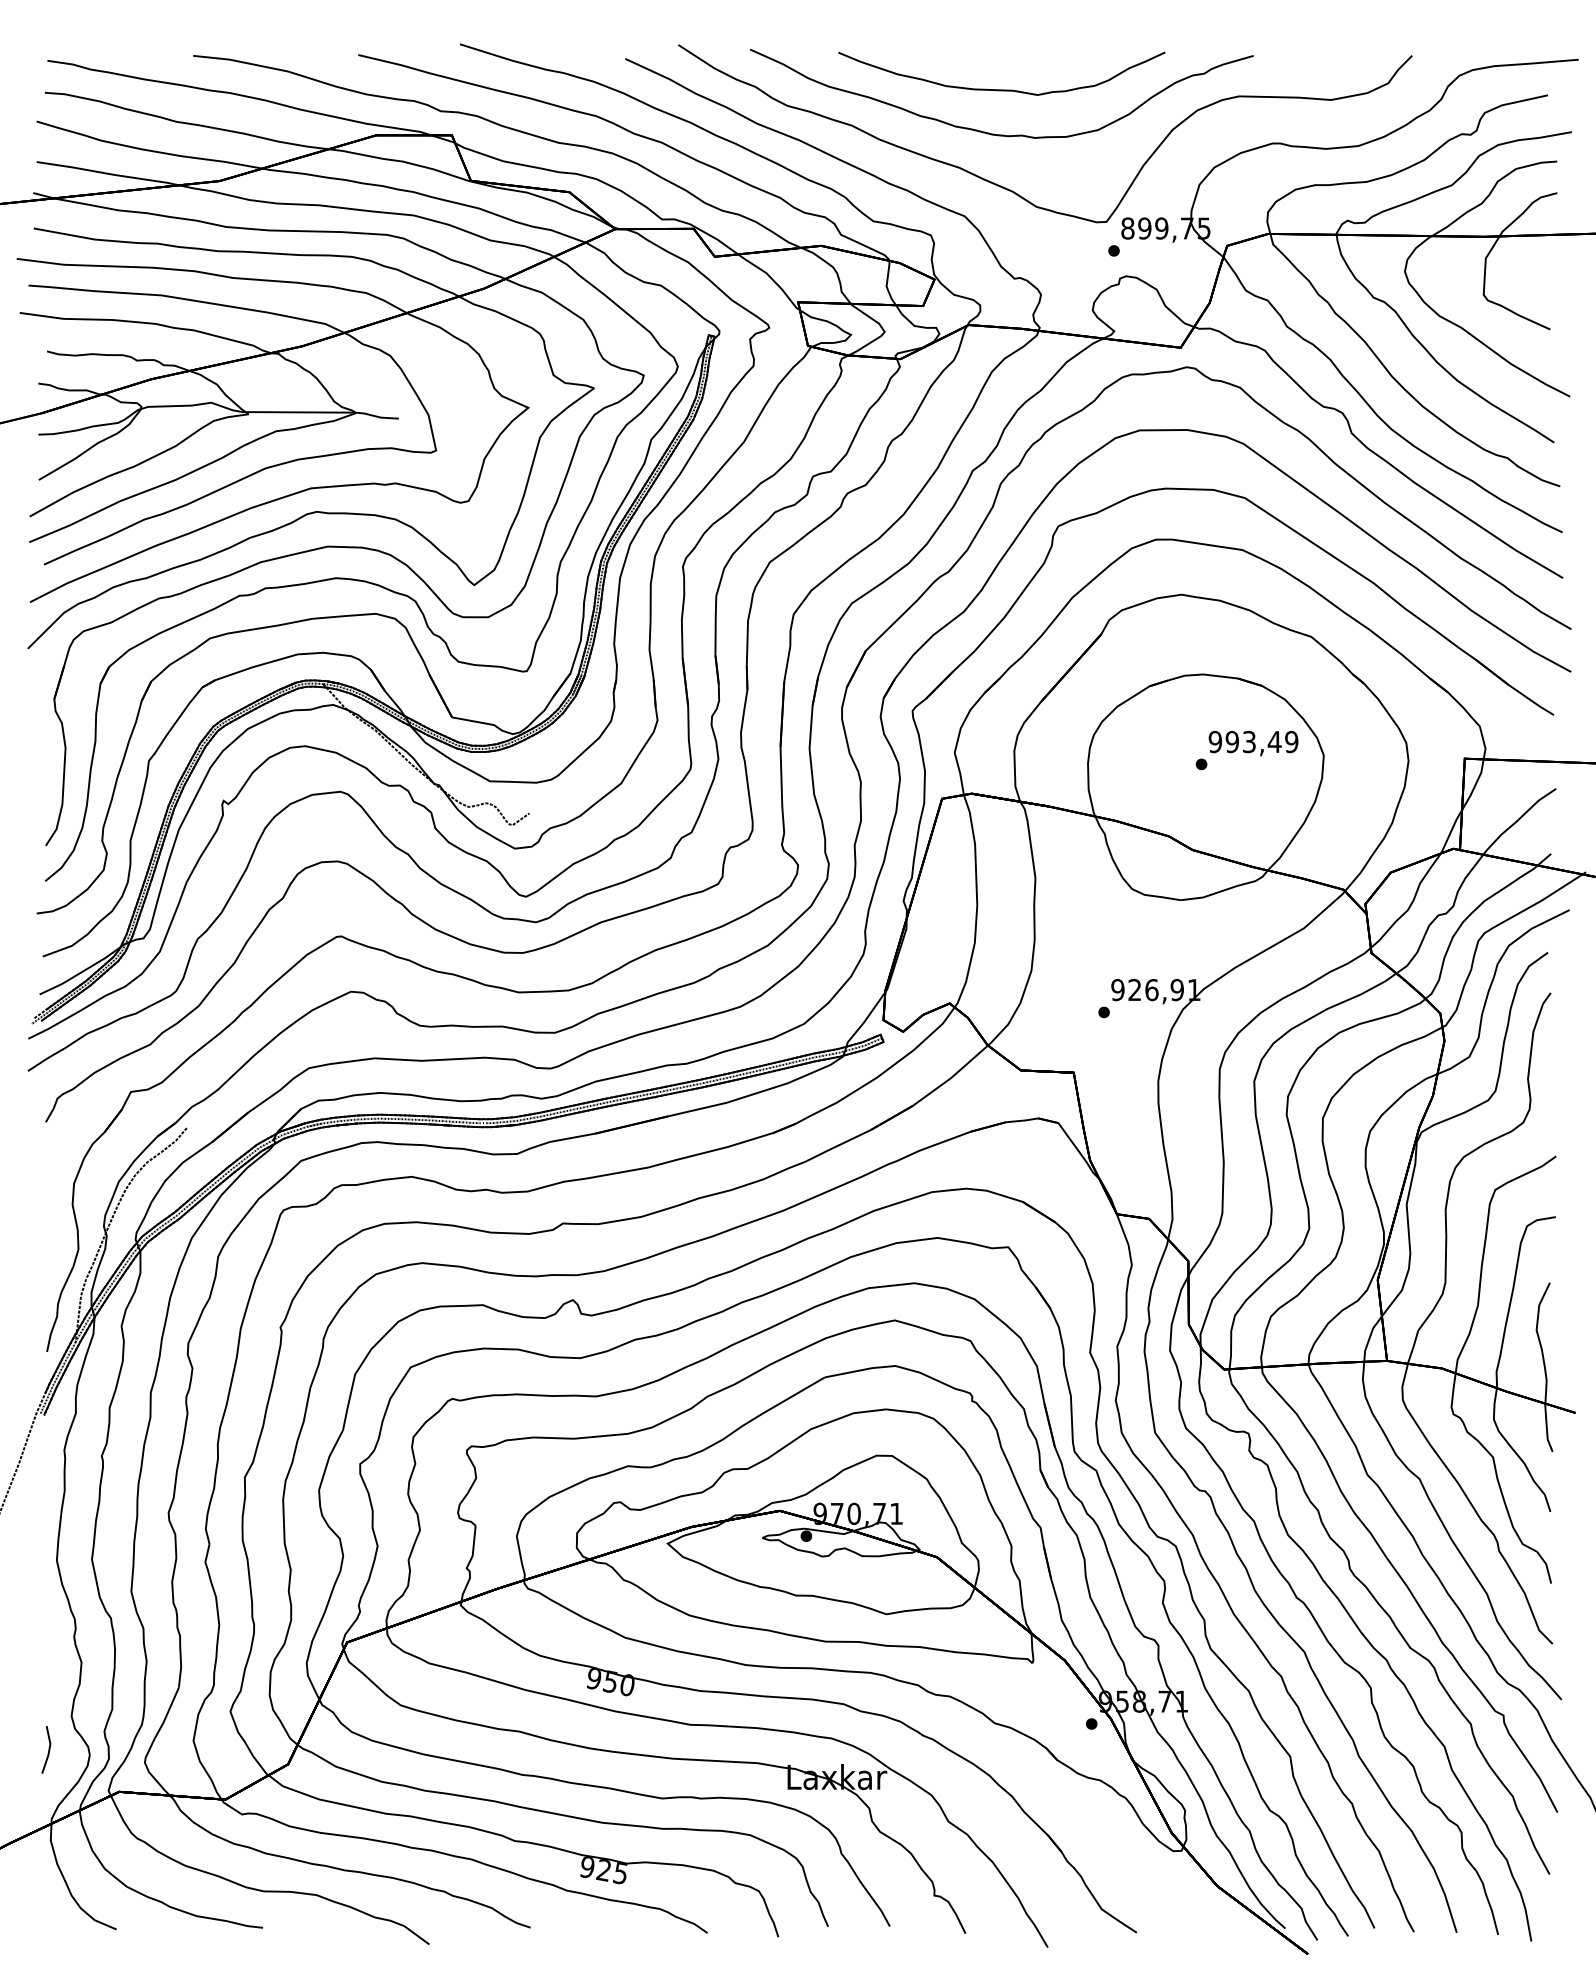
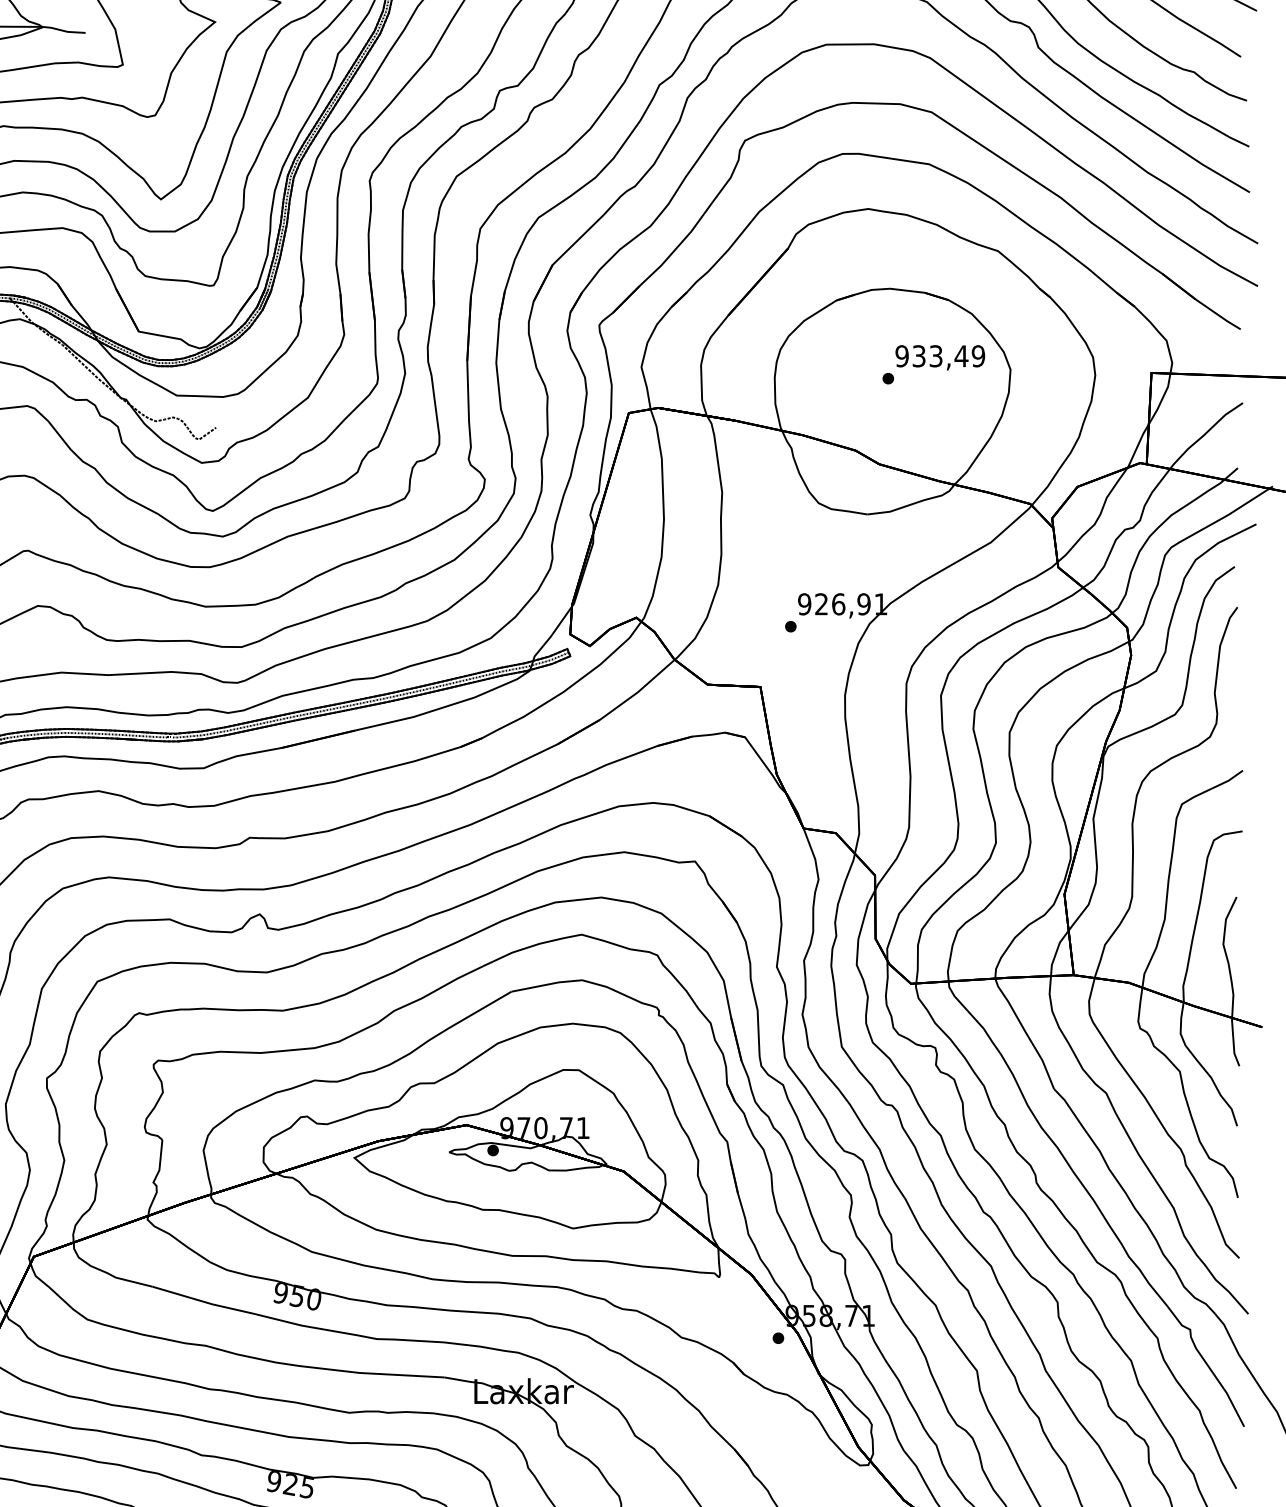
text: (1231, 741) -> (918, 355), 993,49 -> 933,49

